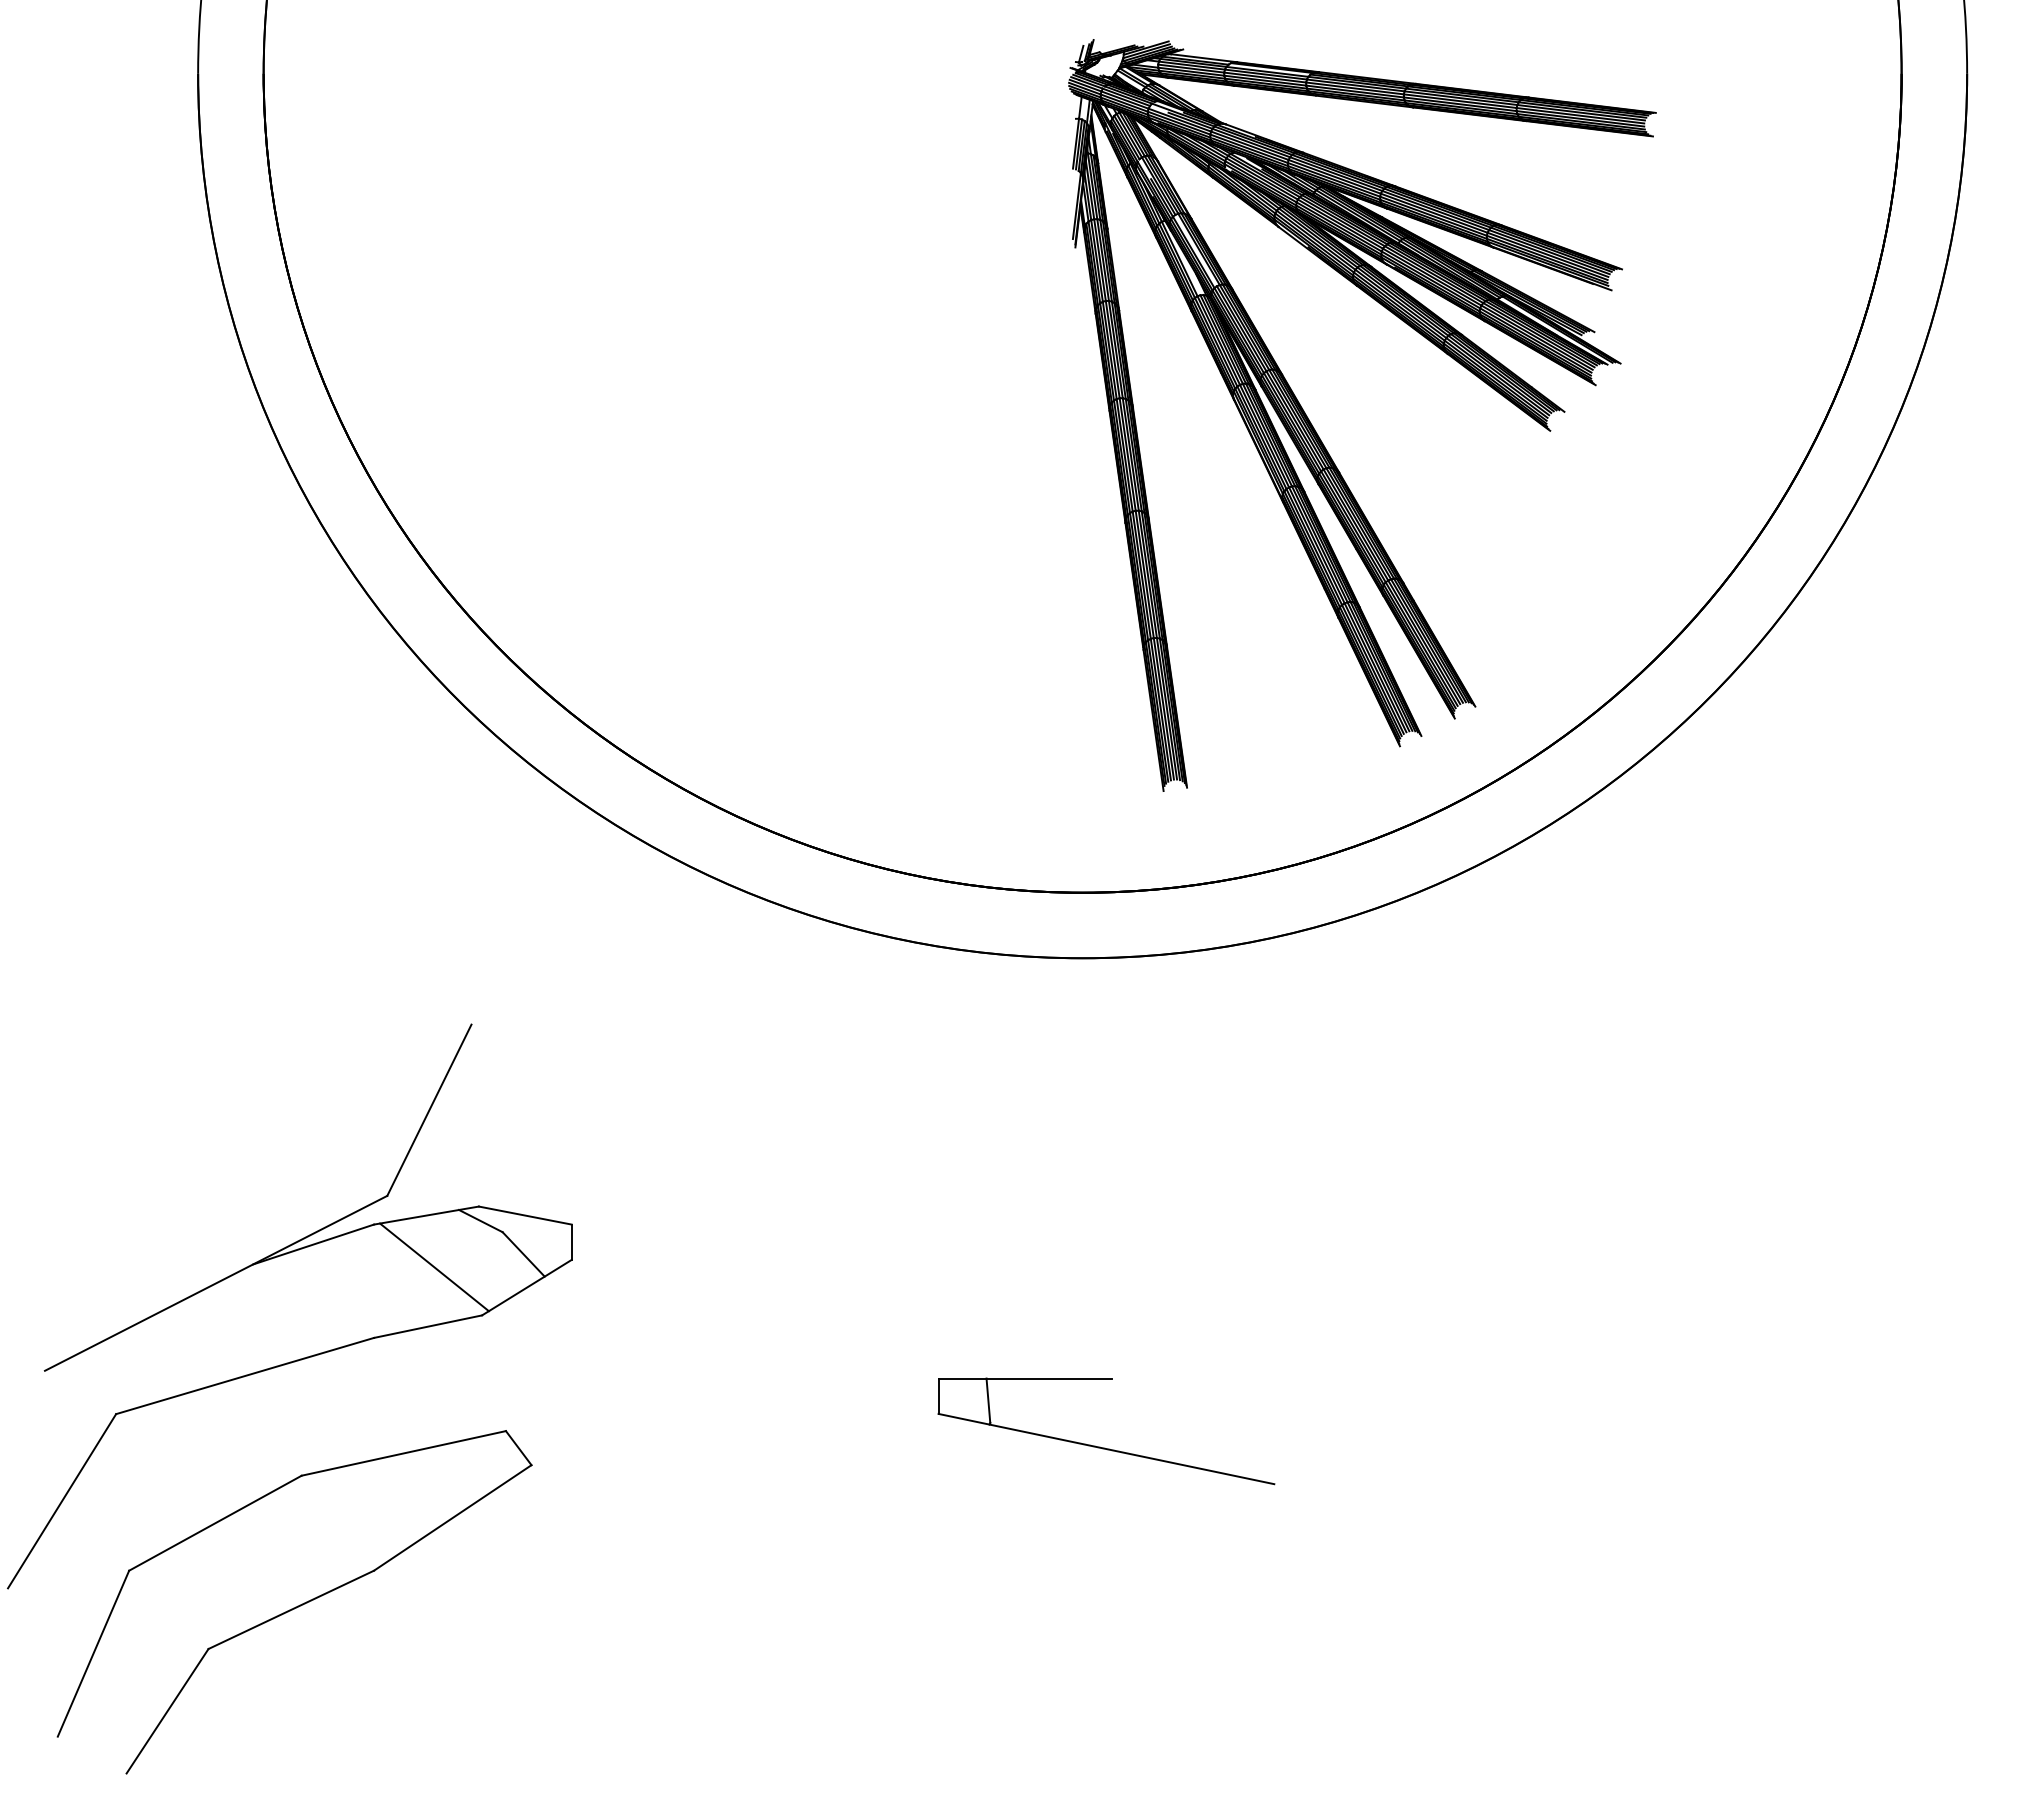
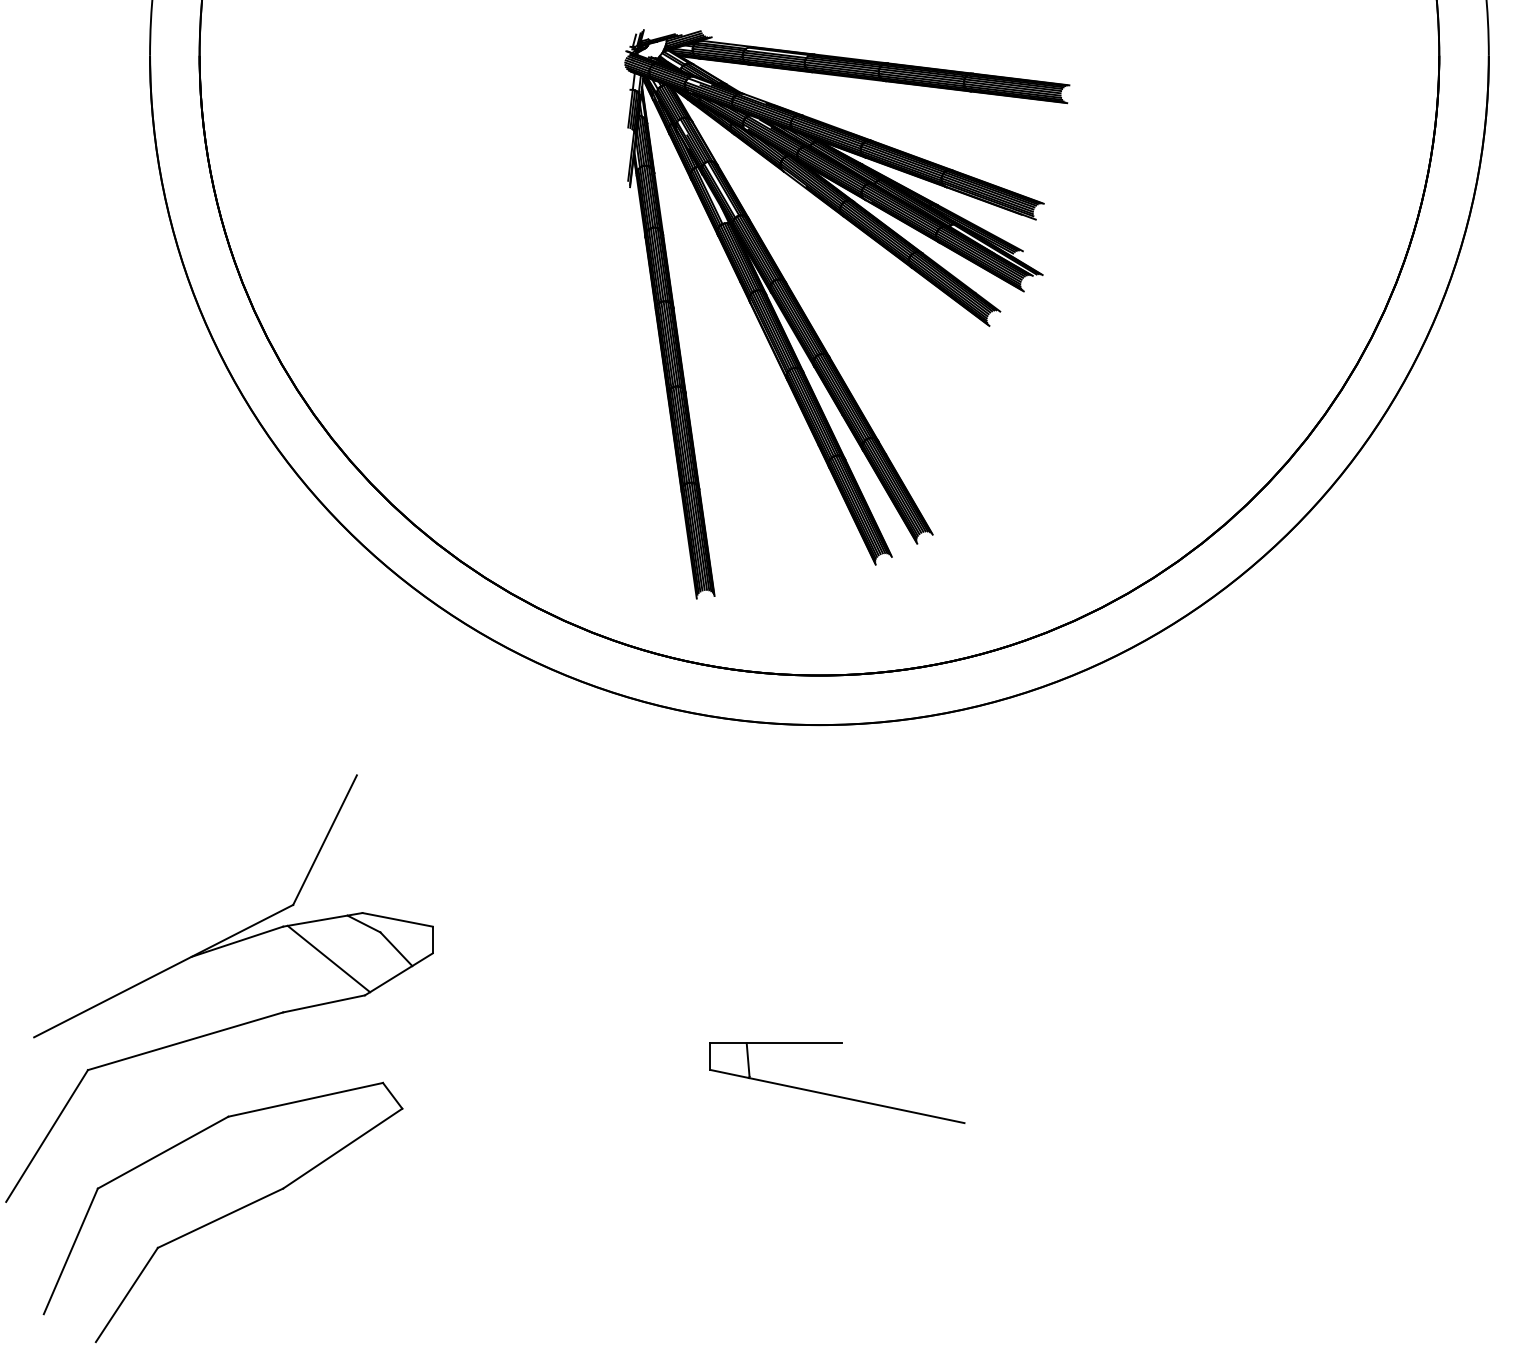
part: (1322, 441) -> (817, 334), moved

